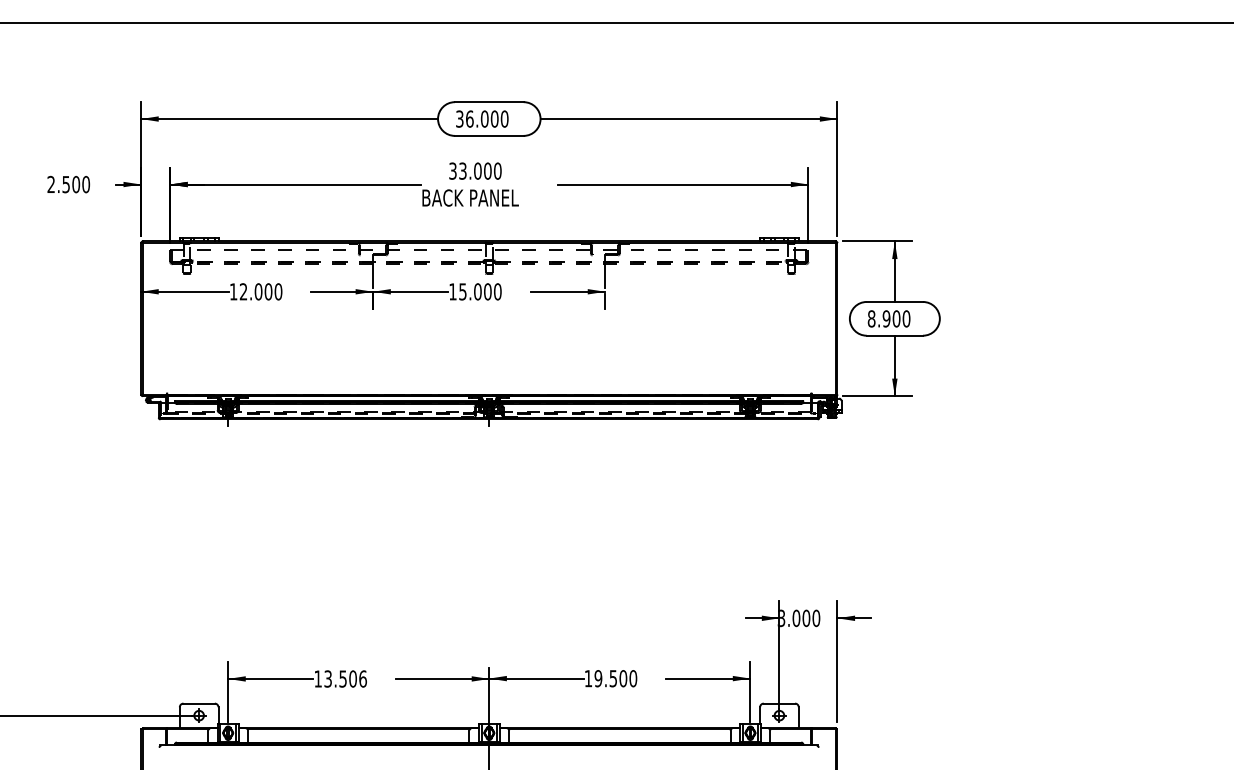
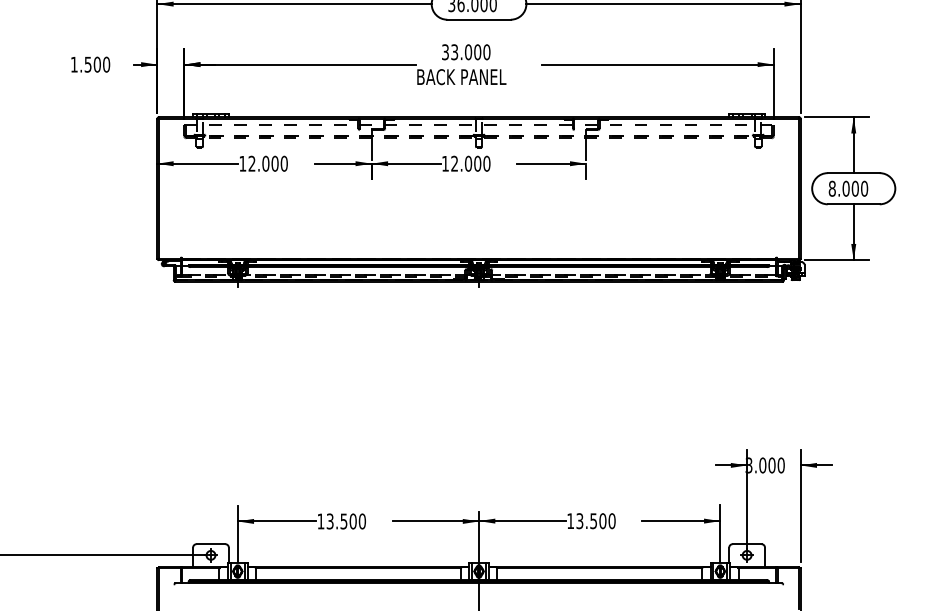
text: (50, 183) -> (73, 63), 2.500 -> 1.500
text: (462, 291) -> (454, 163), 15.000 -> 12.000
text: (886, 318) -> (846, 188), 8.900 -> 8.000
text: (362, 678) -> (361, 521), 13.506 -> 13.500
text: (598, 678) -> (579, 521), 19.500 -> 13.500

